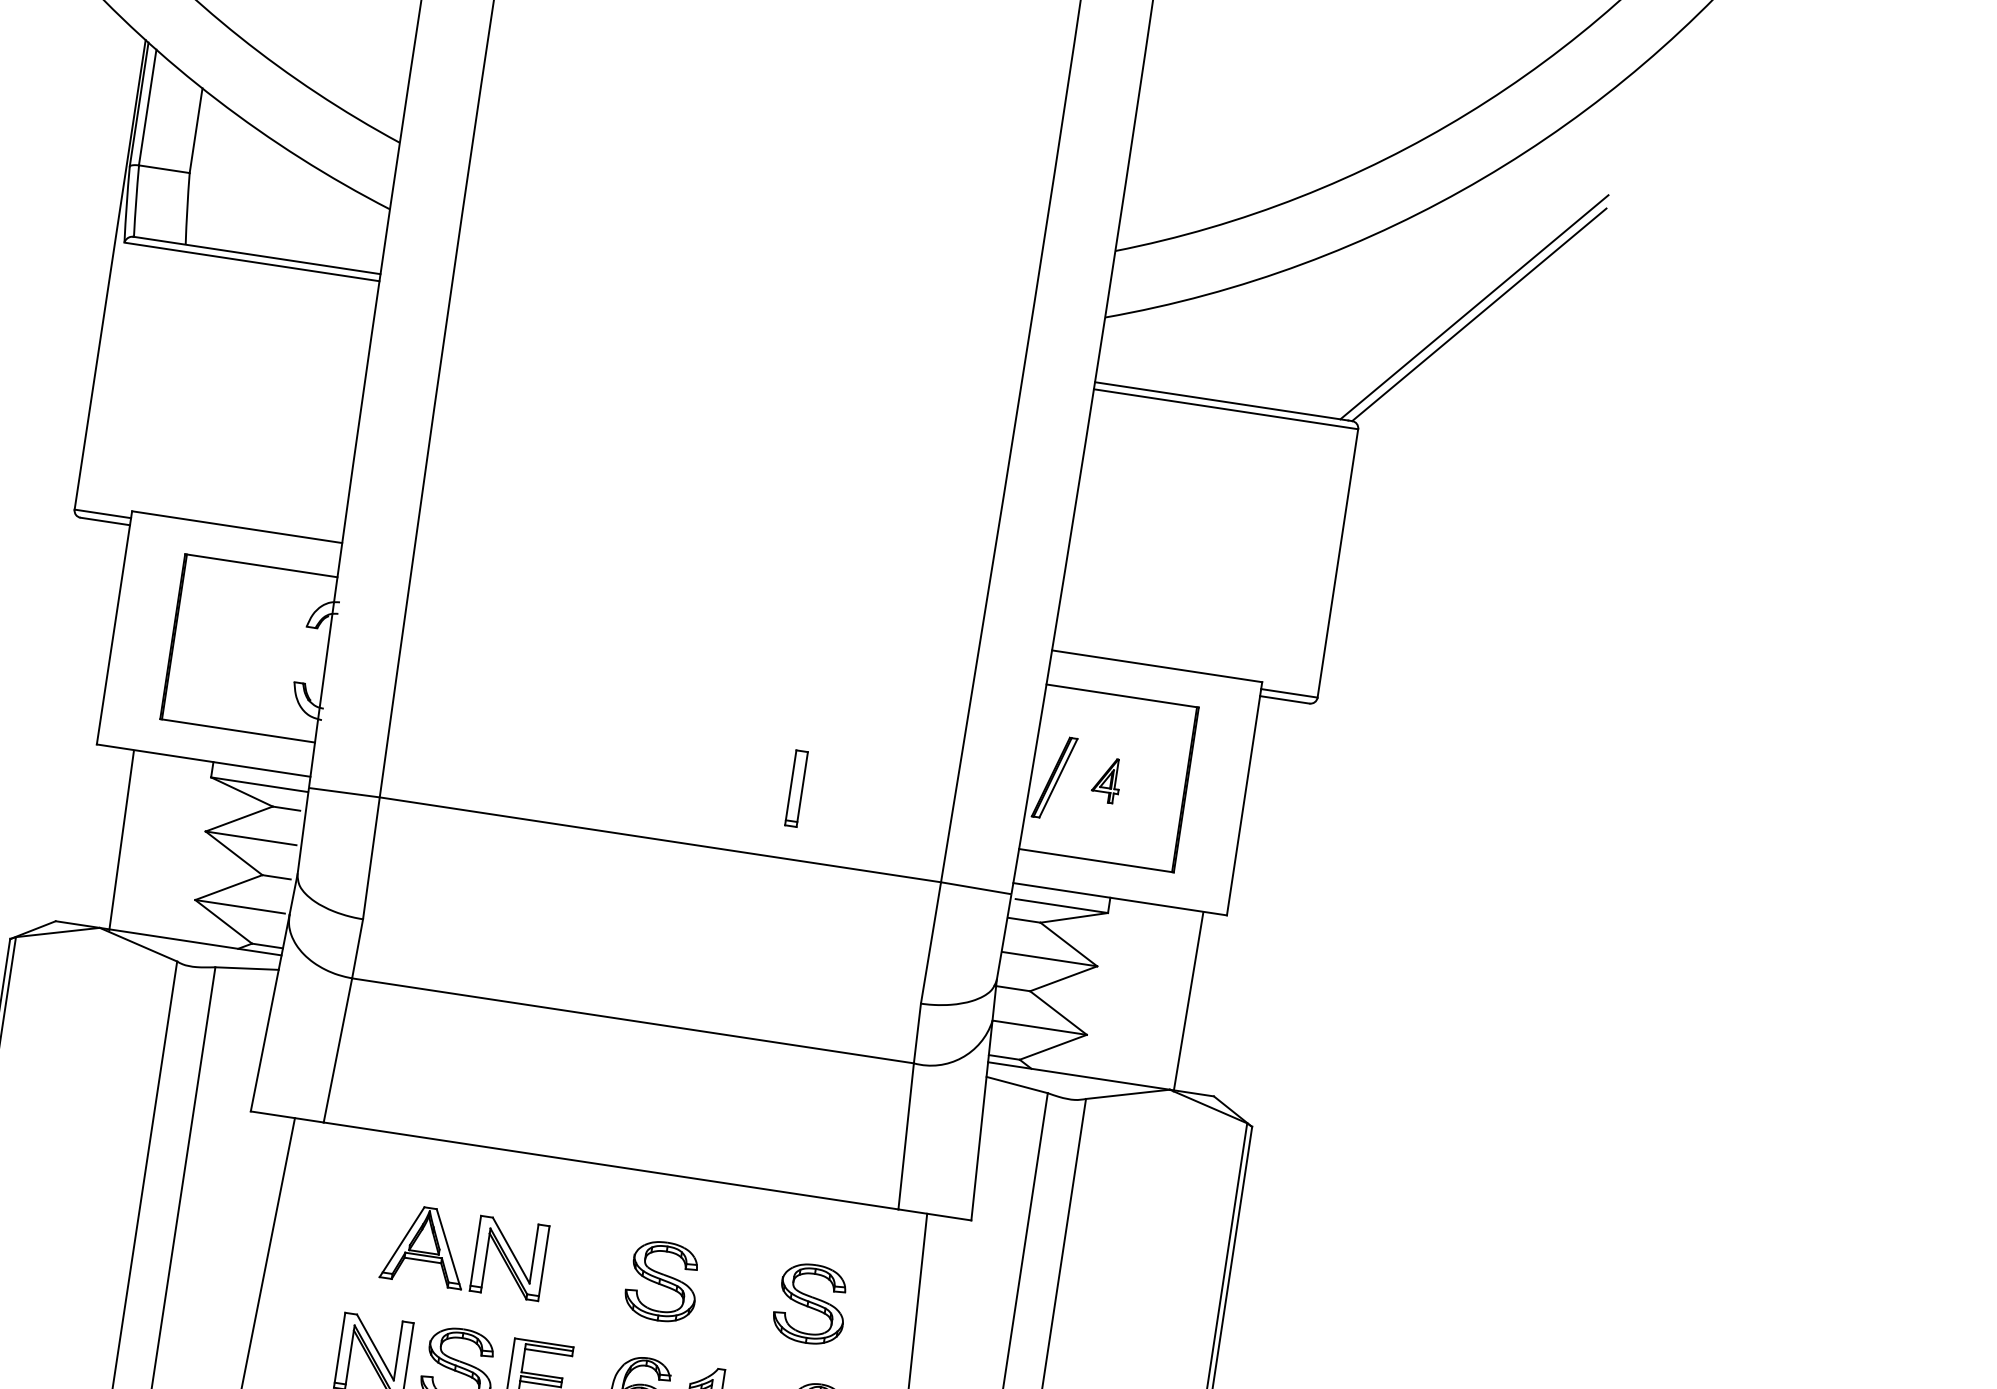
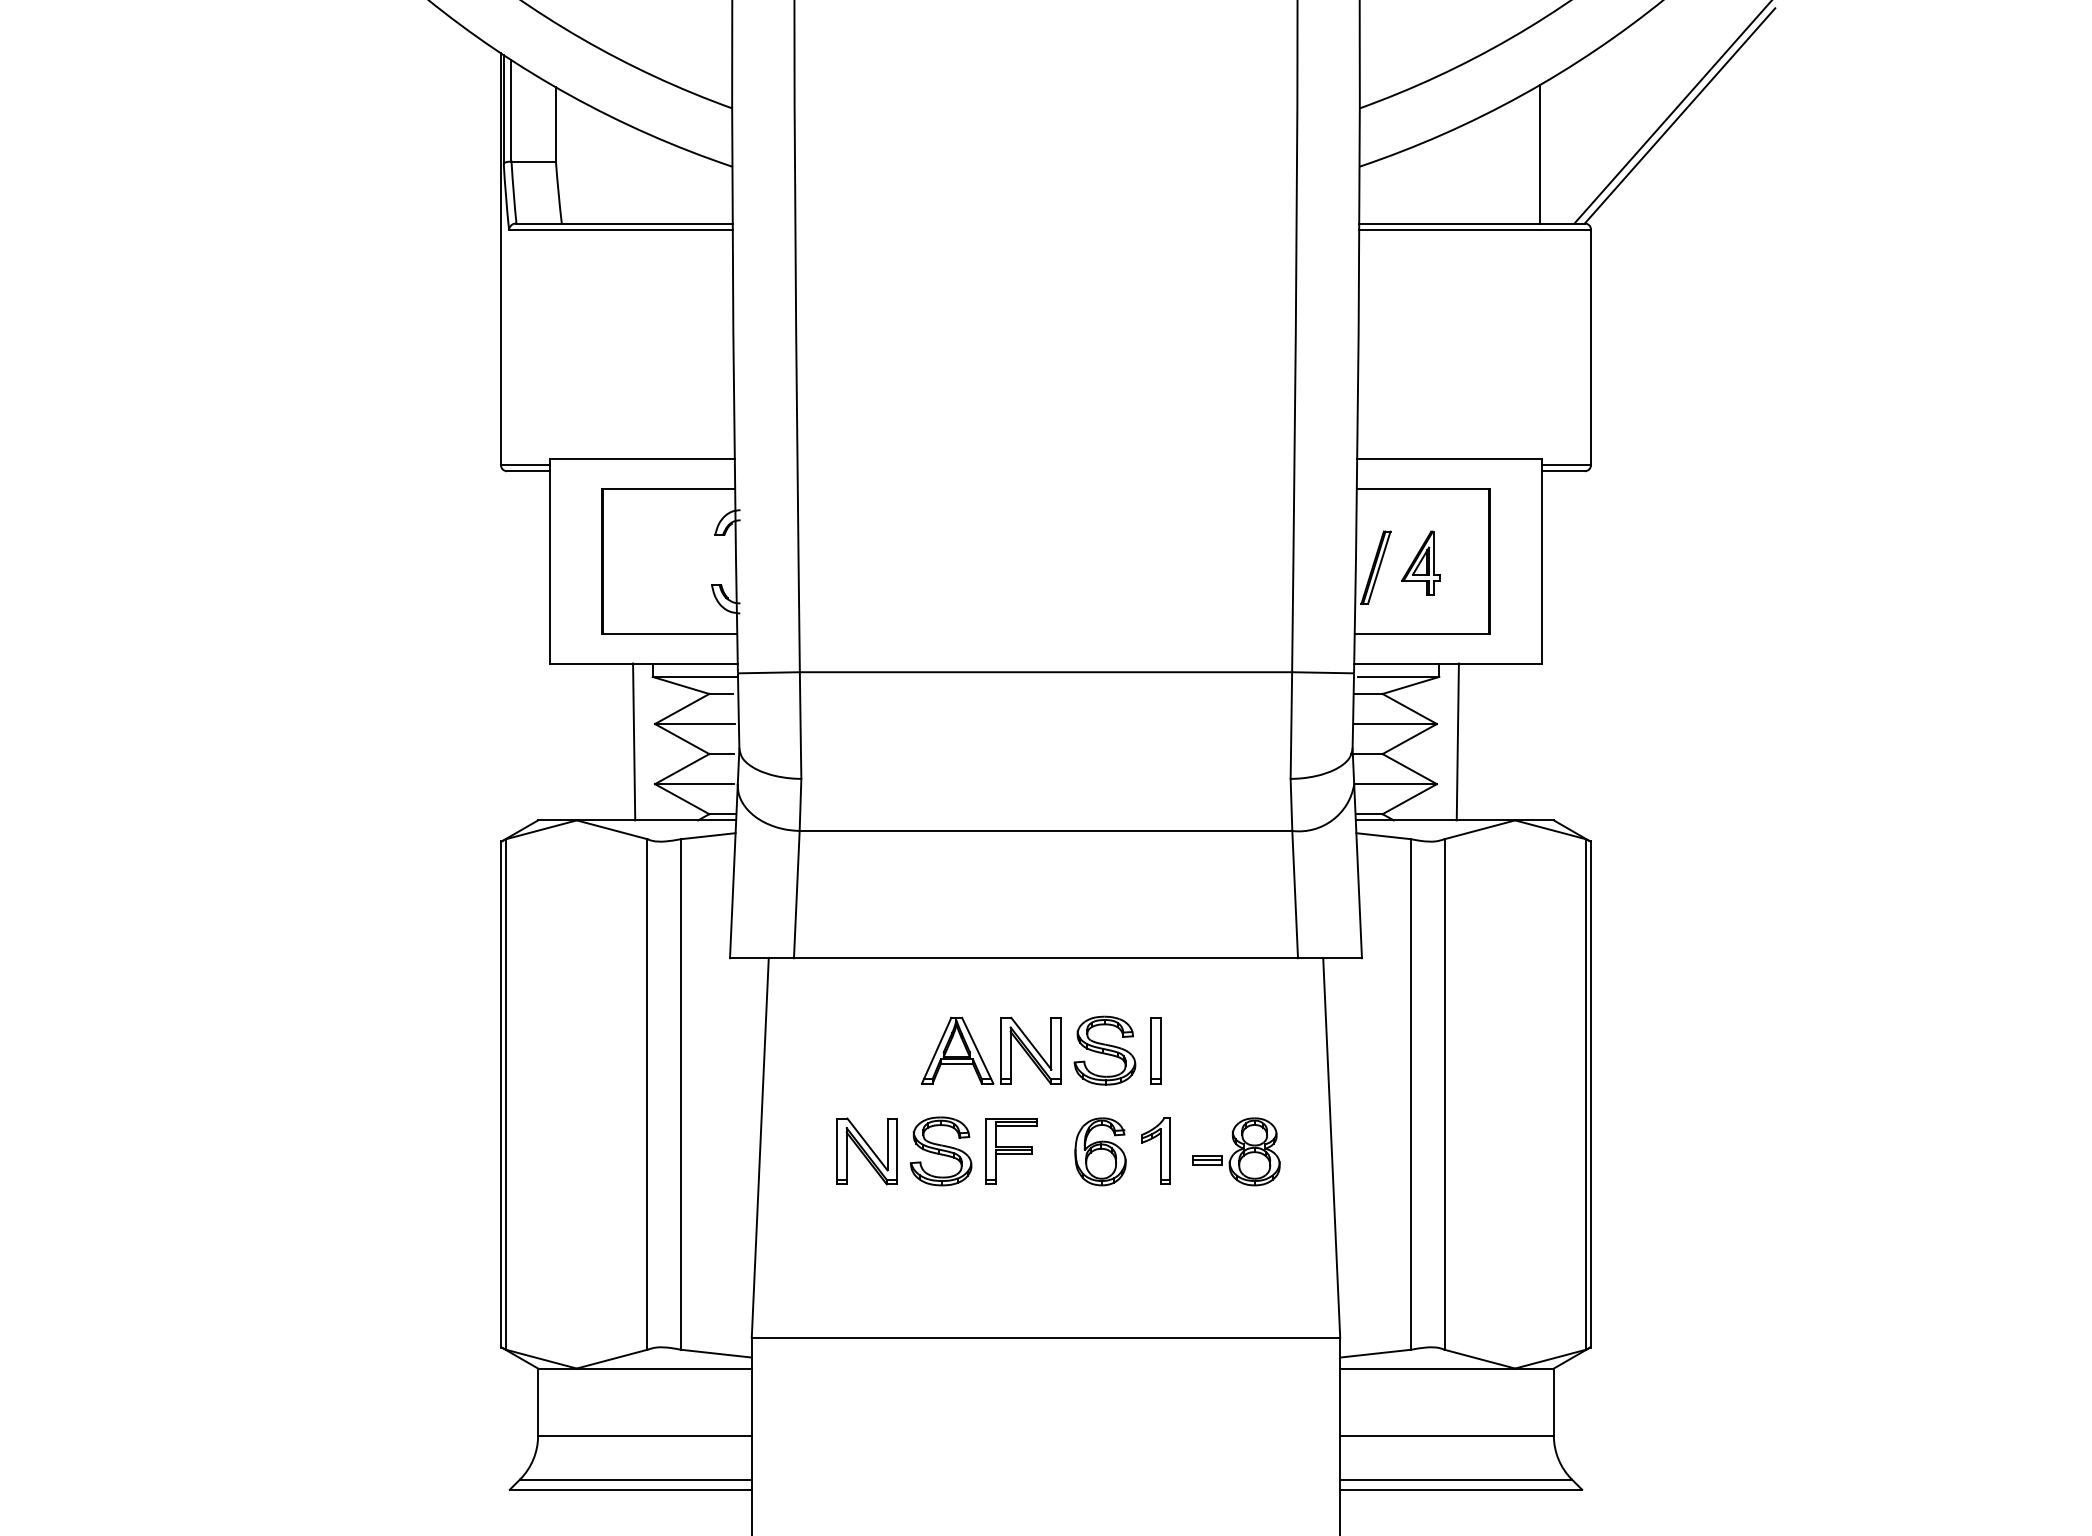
line: (1312, 334) -> (1539, 154), added
part: (1106, 779) -> (1420, 562), size x1.67
part: (795, 788) -> (1155, 1050), moved
line: (122, 840) -> (634, 741), moved
line: (1188, 1001) -> (1457, 741), moved
part: (474, 1252) -> (1000, 1050), moved
part: (810, 1303) -> (1234, 1050), removed

